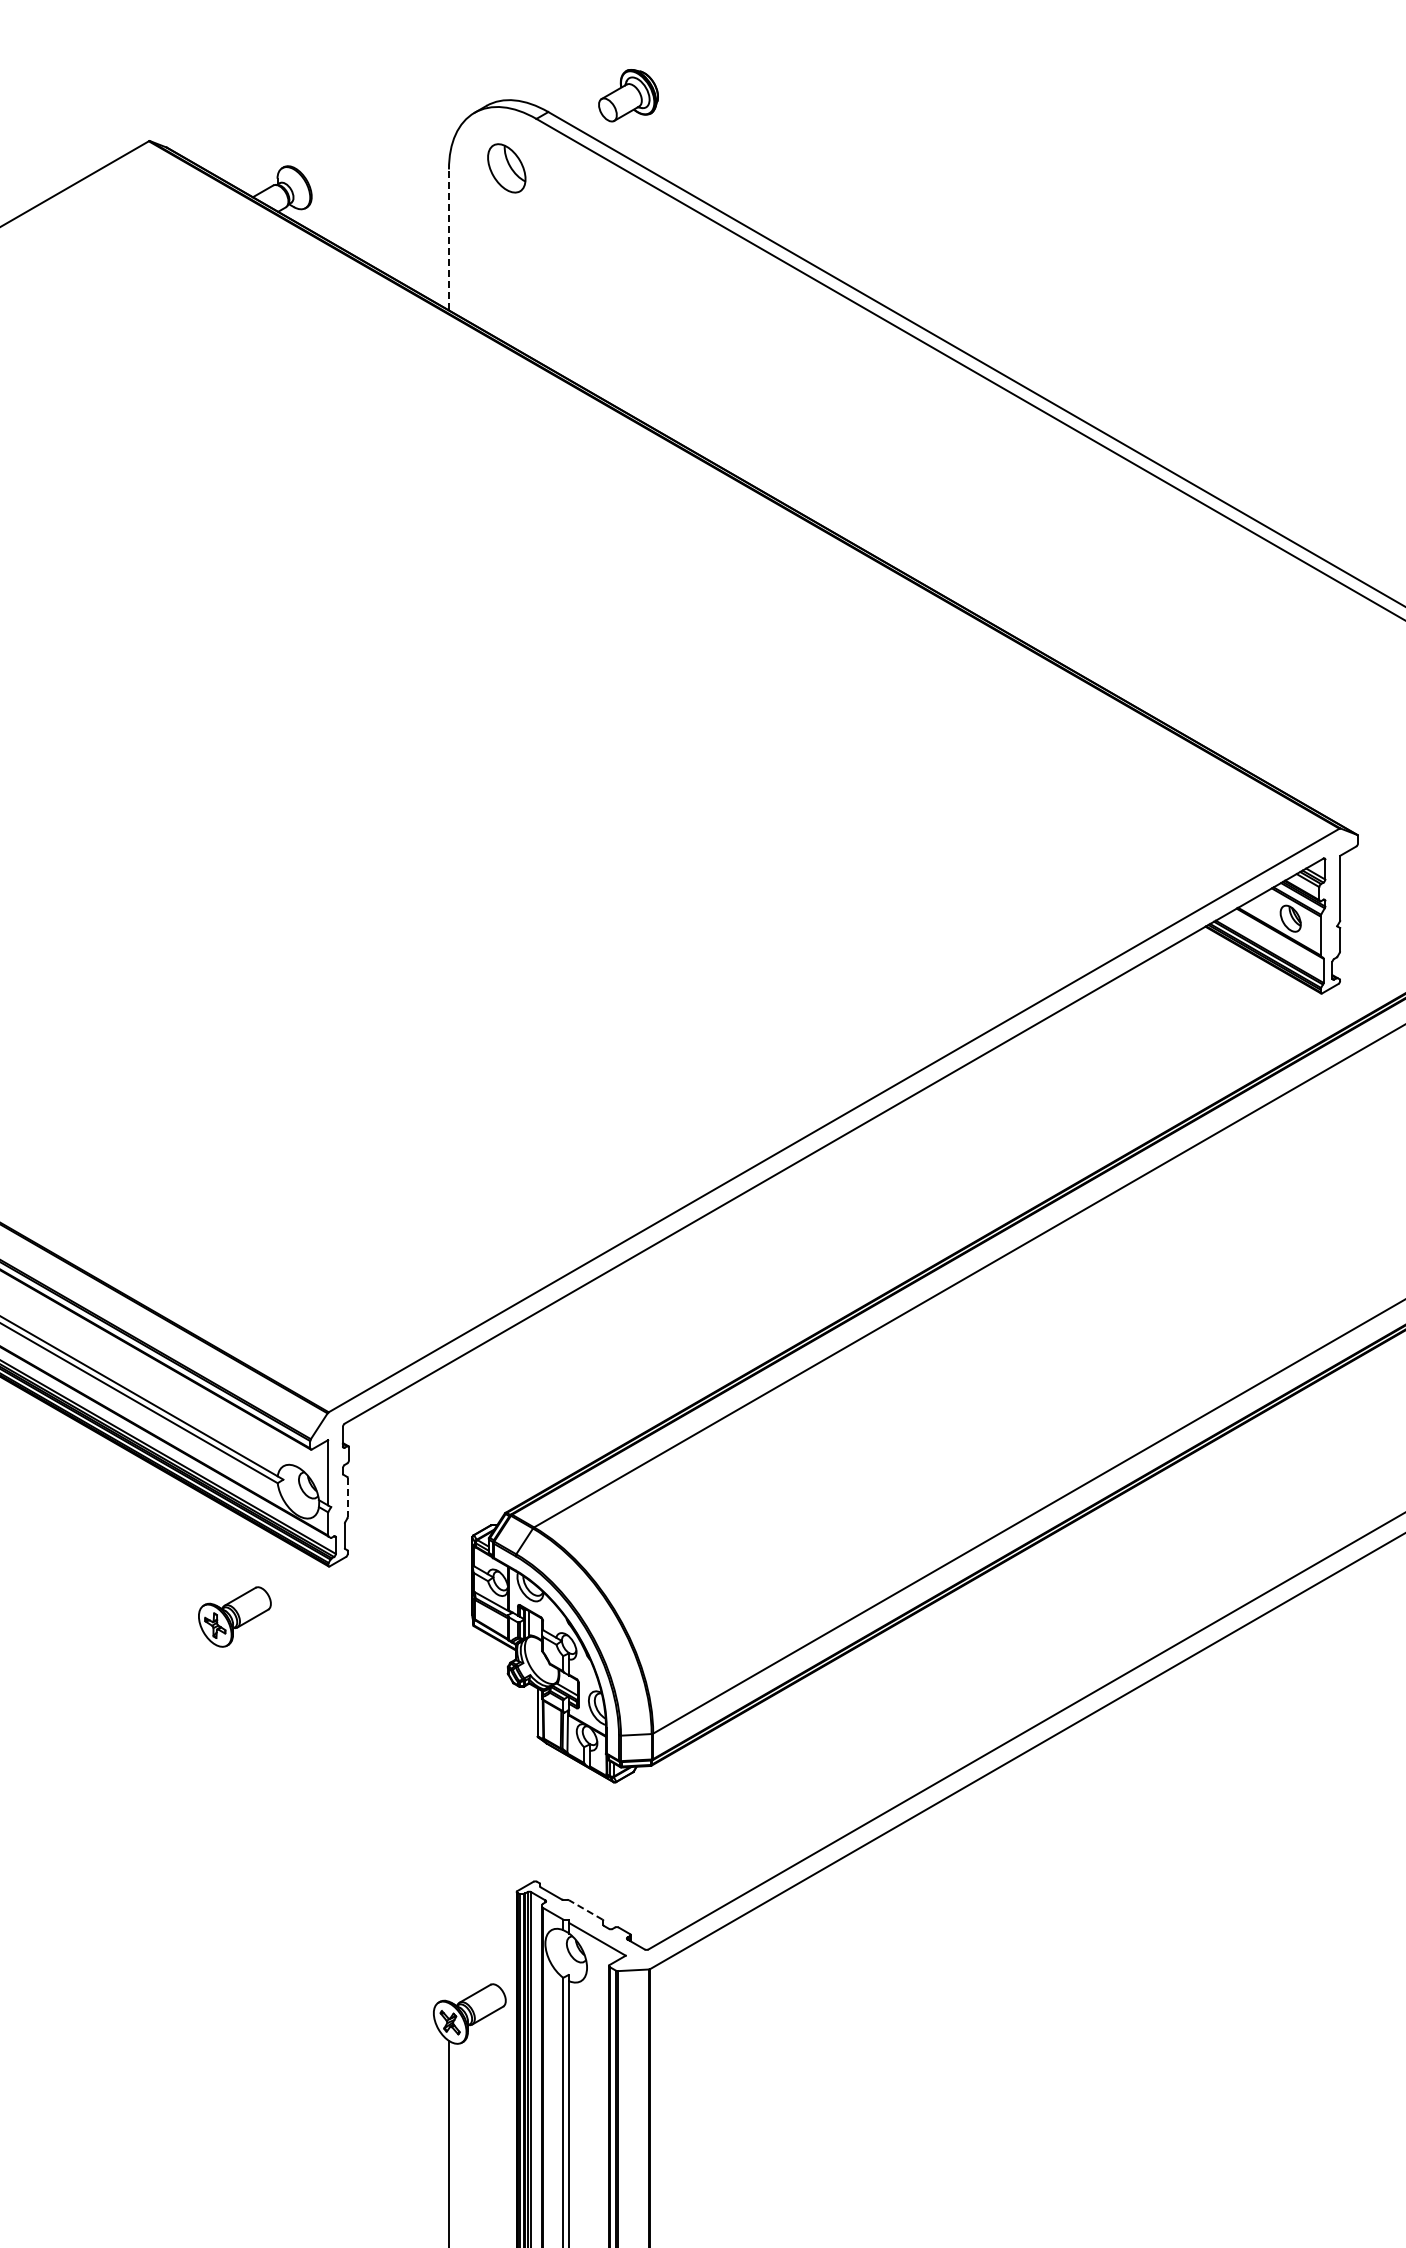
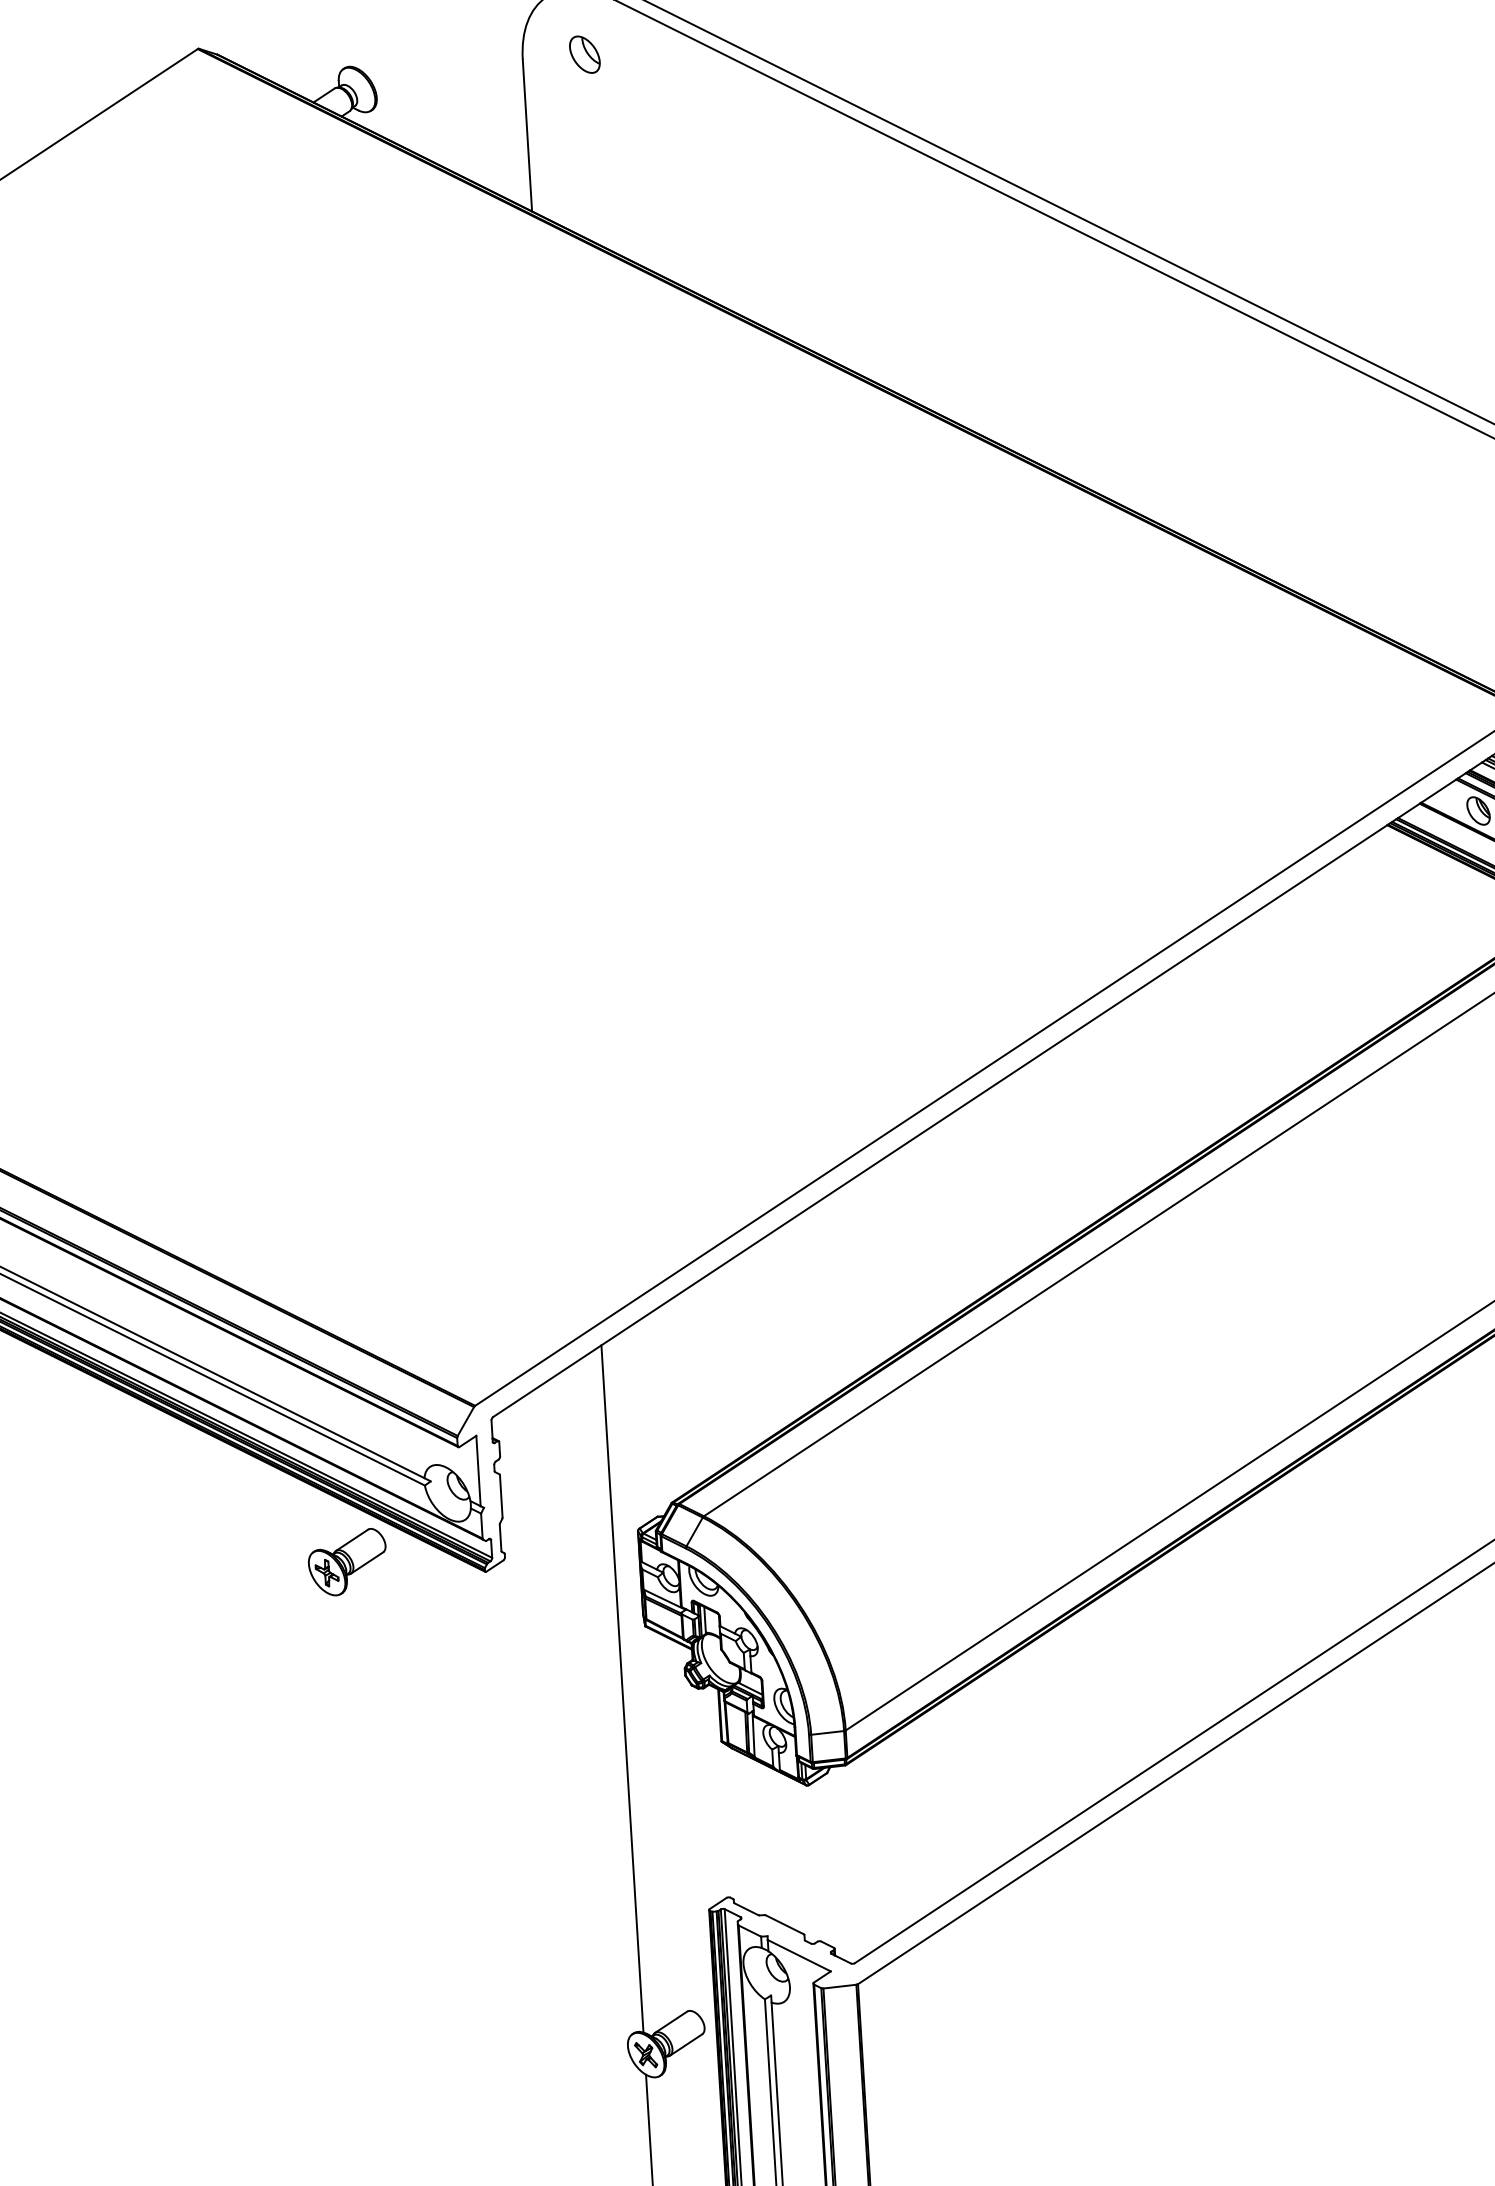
part: (506, 168) -> (584, 54), size x0.71
line: (448, 239) -> (526, 135), dashed -> solid
line: (347, 1498) -> (501, 1497), dashed -> solid
part: (234, 1616) -> (347, 1561), moved
line: (448, 1682) -> (621, 1688), added
line: (585, 1909) -> (784, 1924), dashed -> solid

